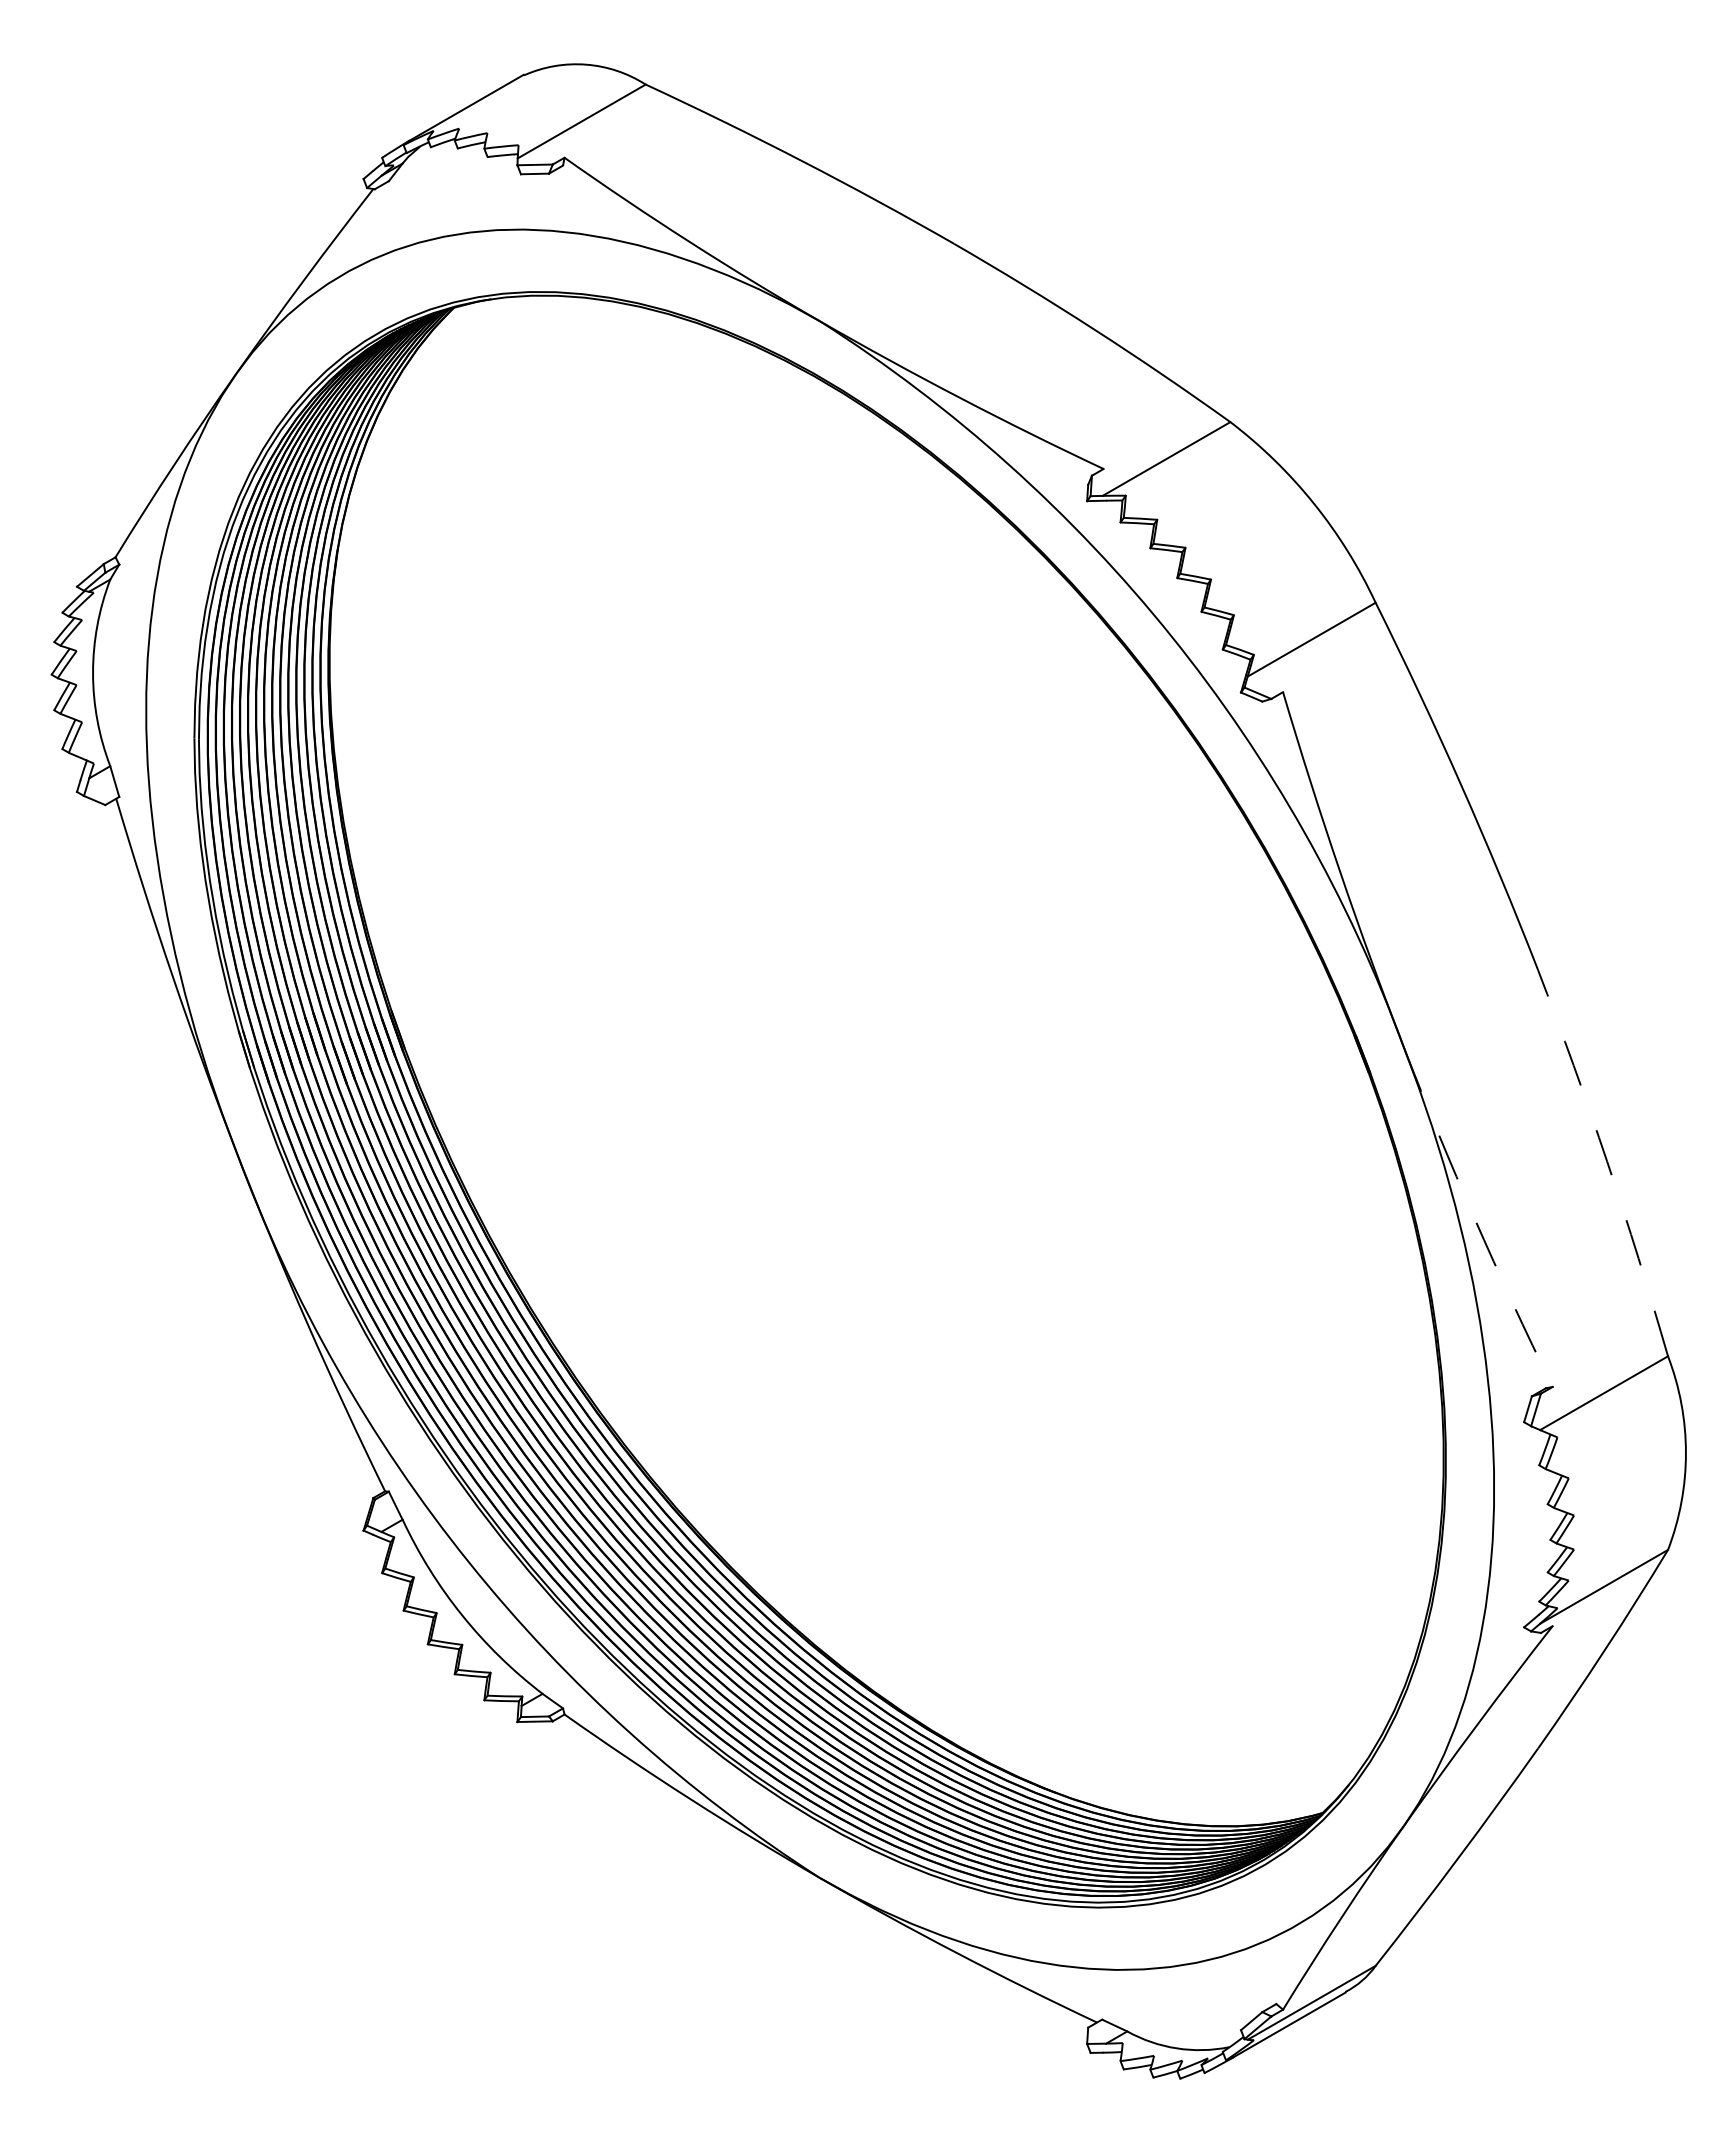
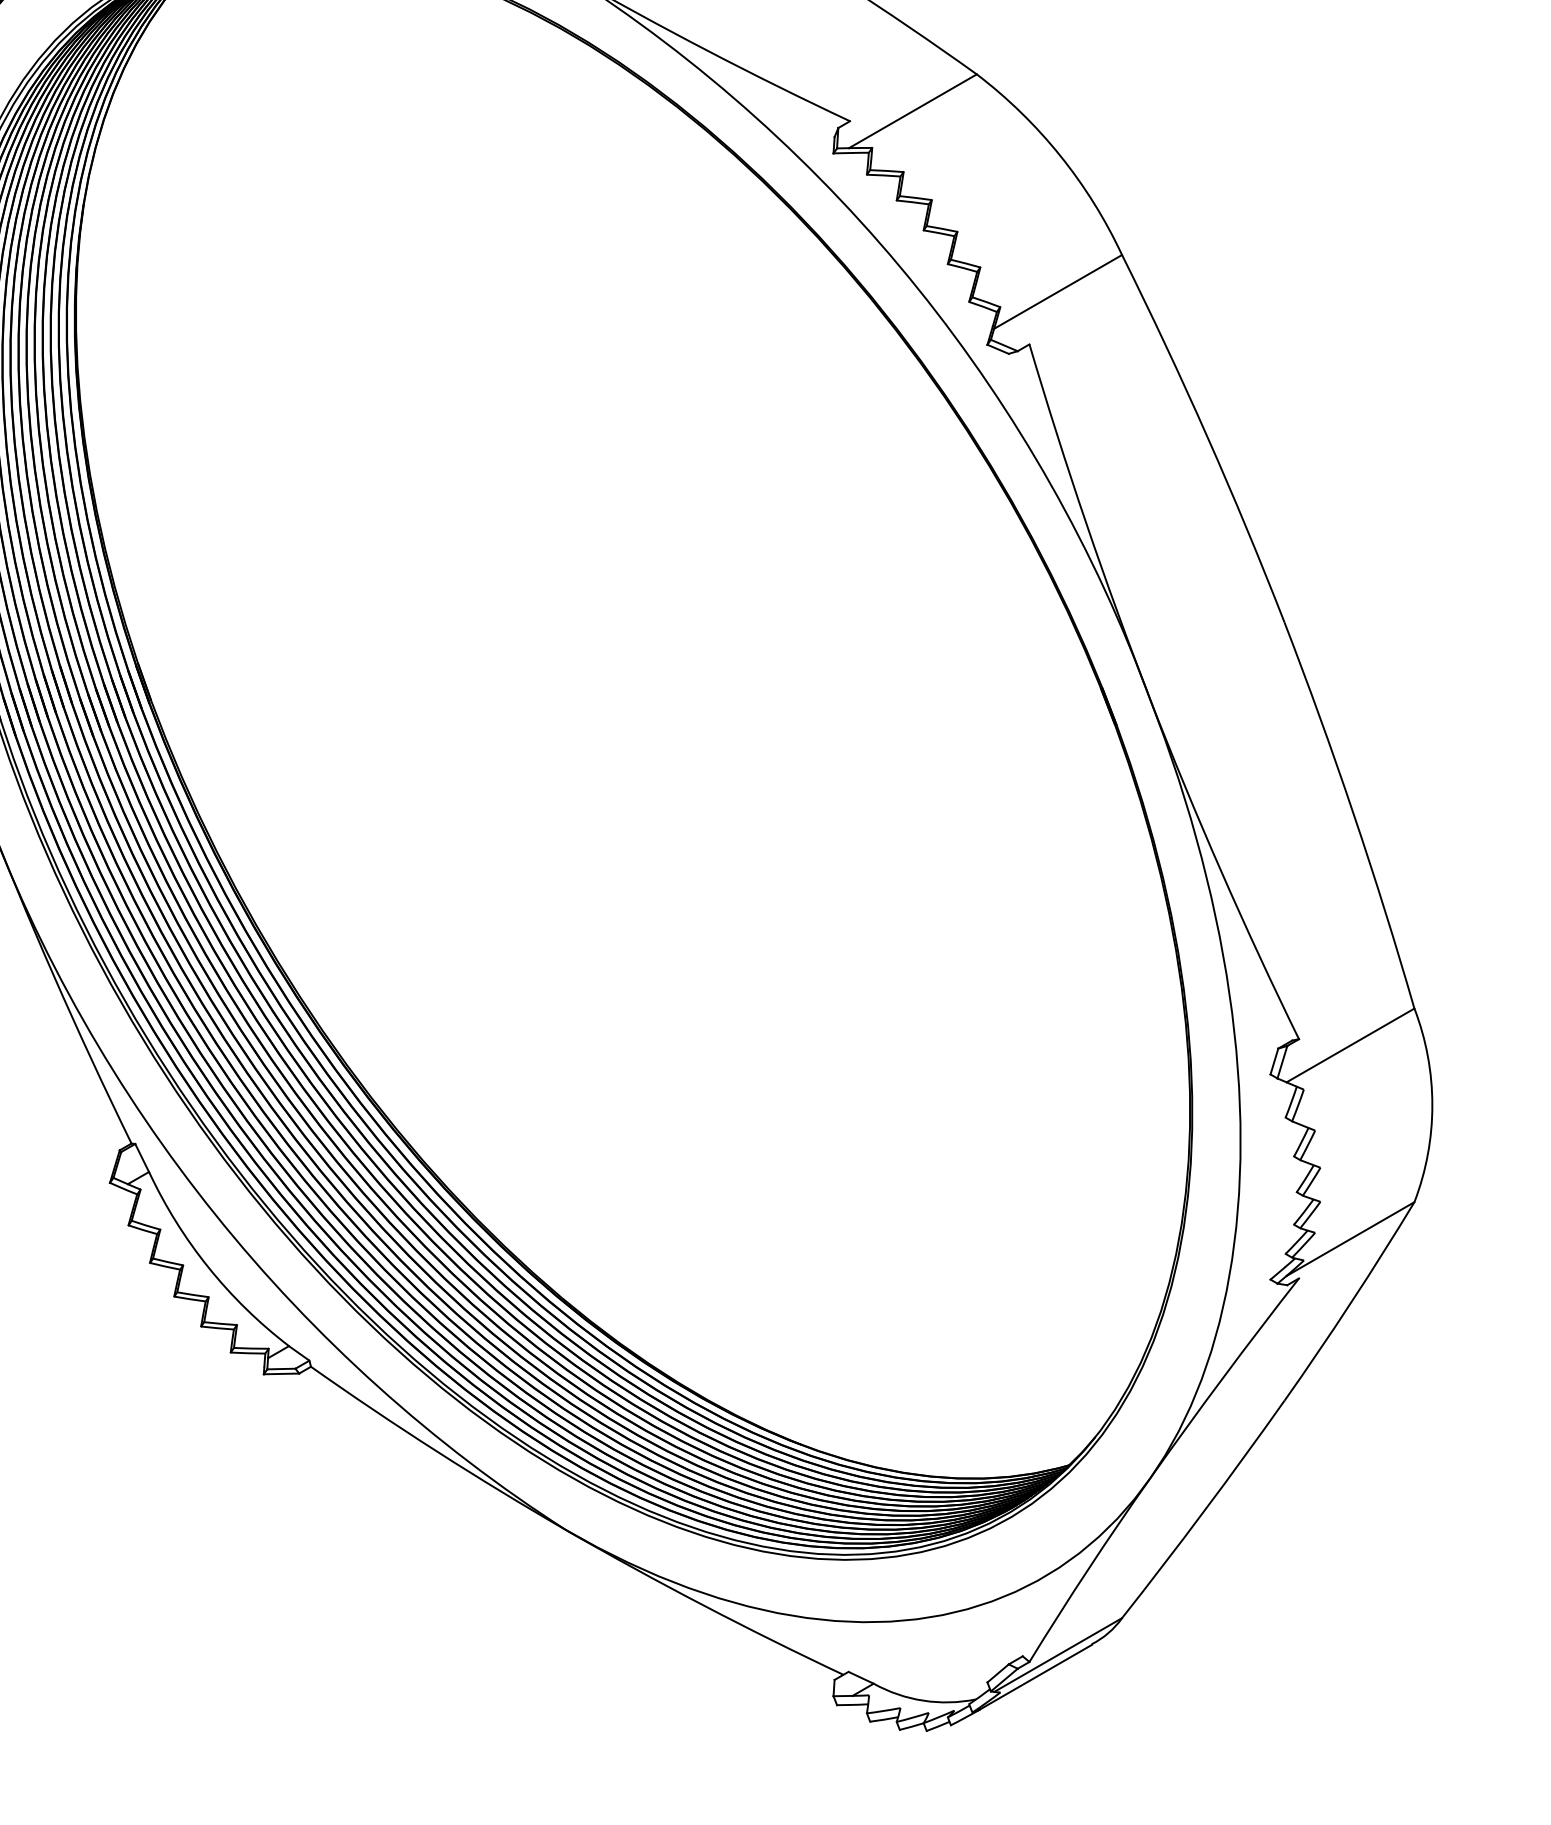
arc: (1607, 1161) -> (1353, 813), dashed -> solid
arc: (1474, 1218) -> (1220, 870), dashed -> solid

